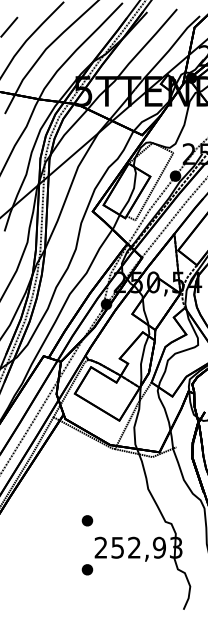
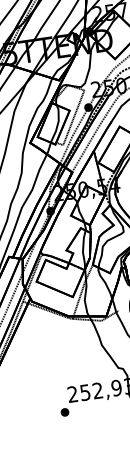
part: (87, 520) -> (59, 375), removed

